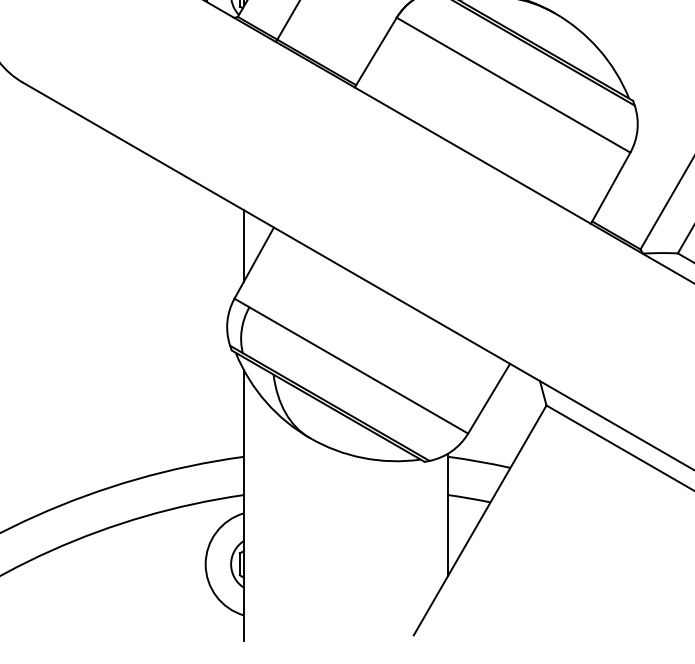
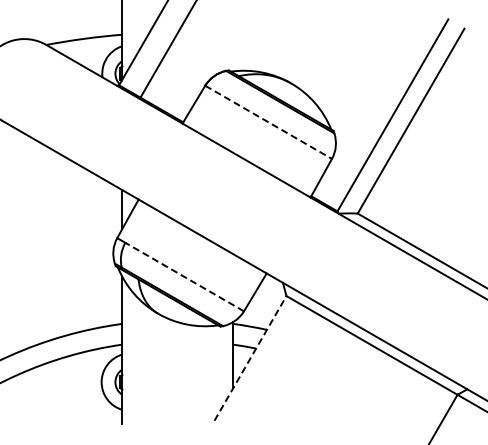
line: (515, 85) -> (269, 122), solid -> dashed
line: (358, 369) -> (184, 276), solid -> dashed
line: (480, 520) -> (250, 358), solid -> dashed

